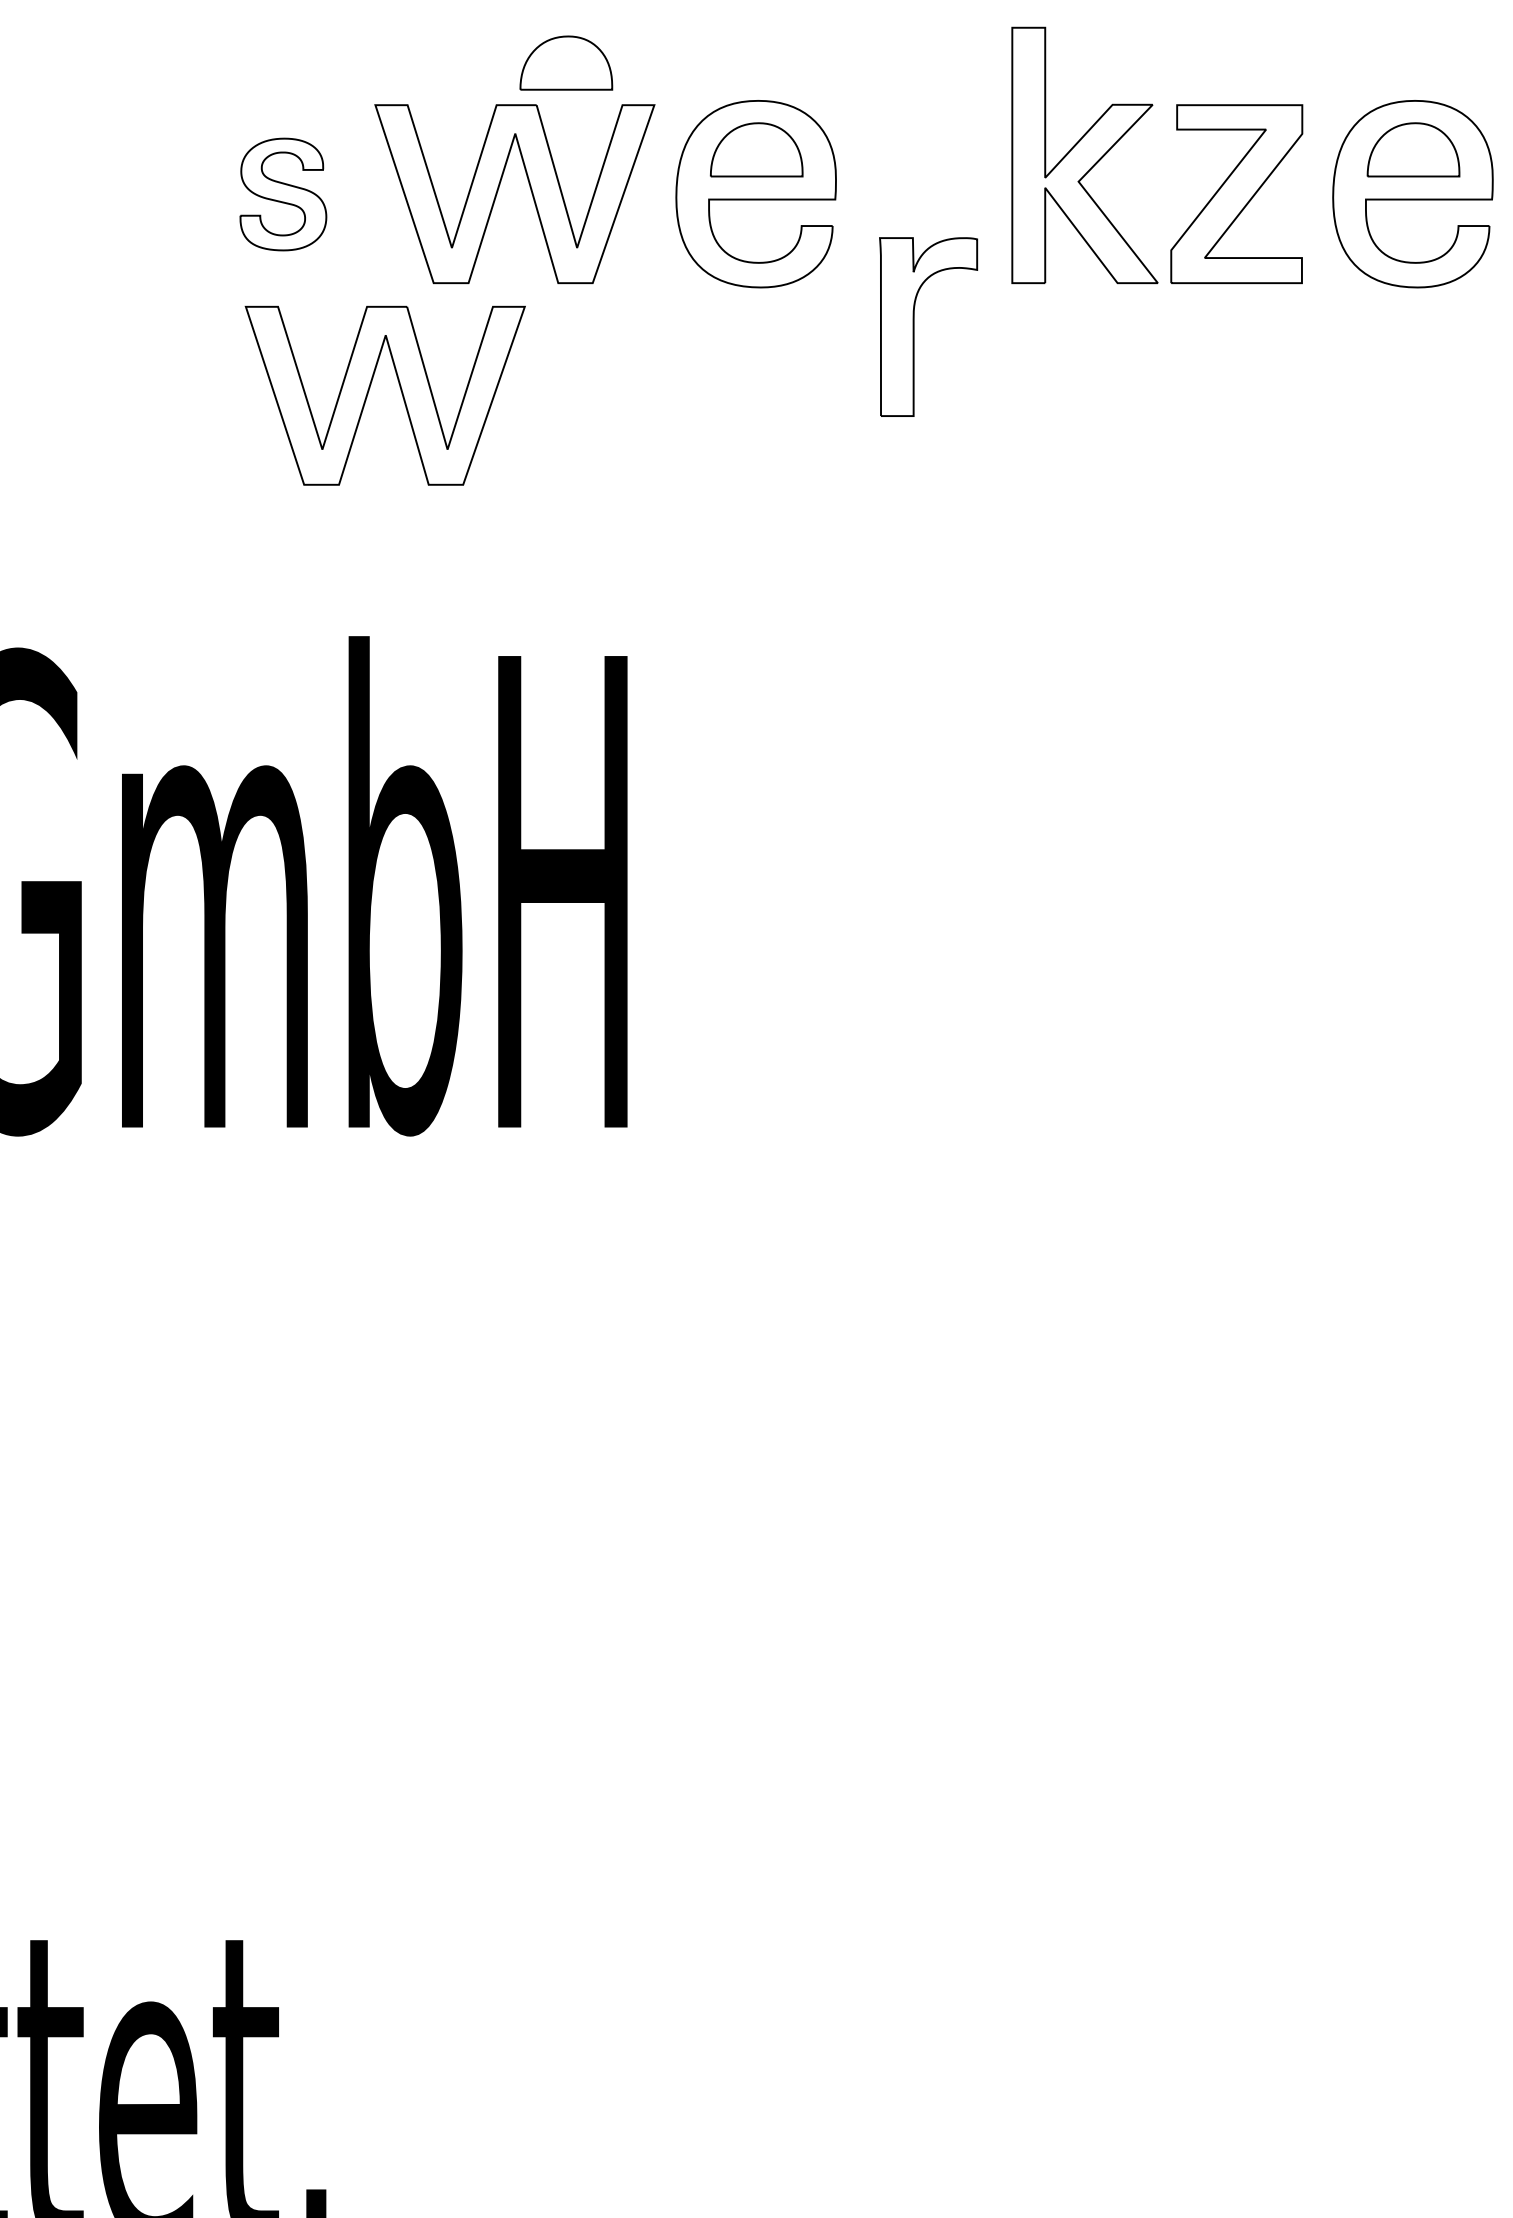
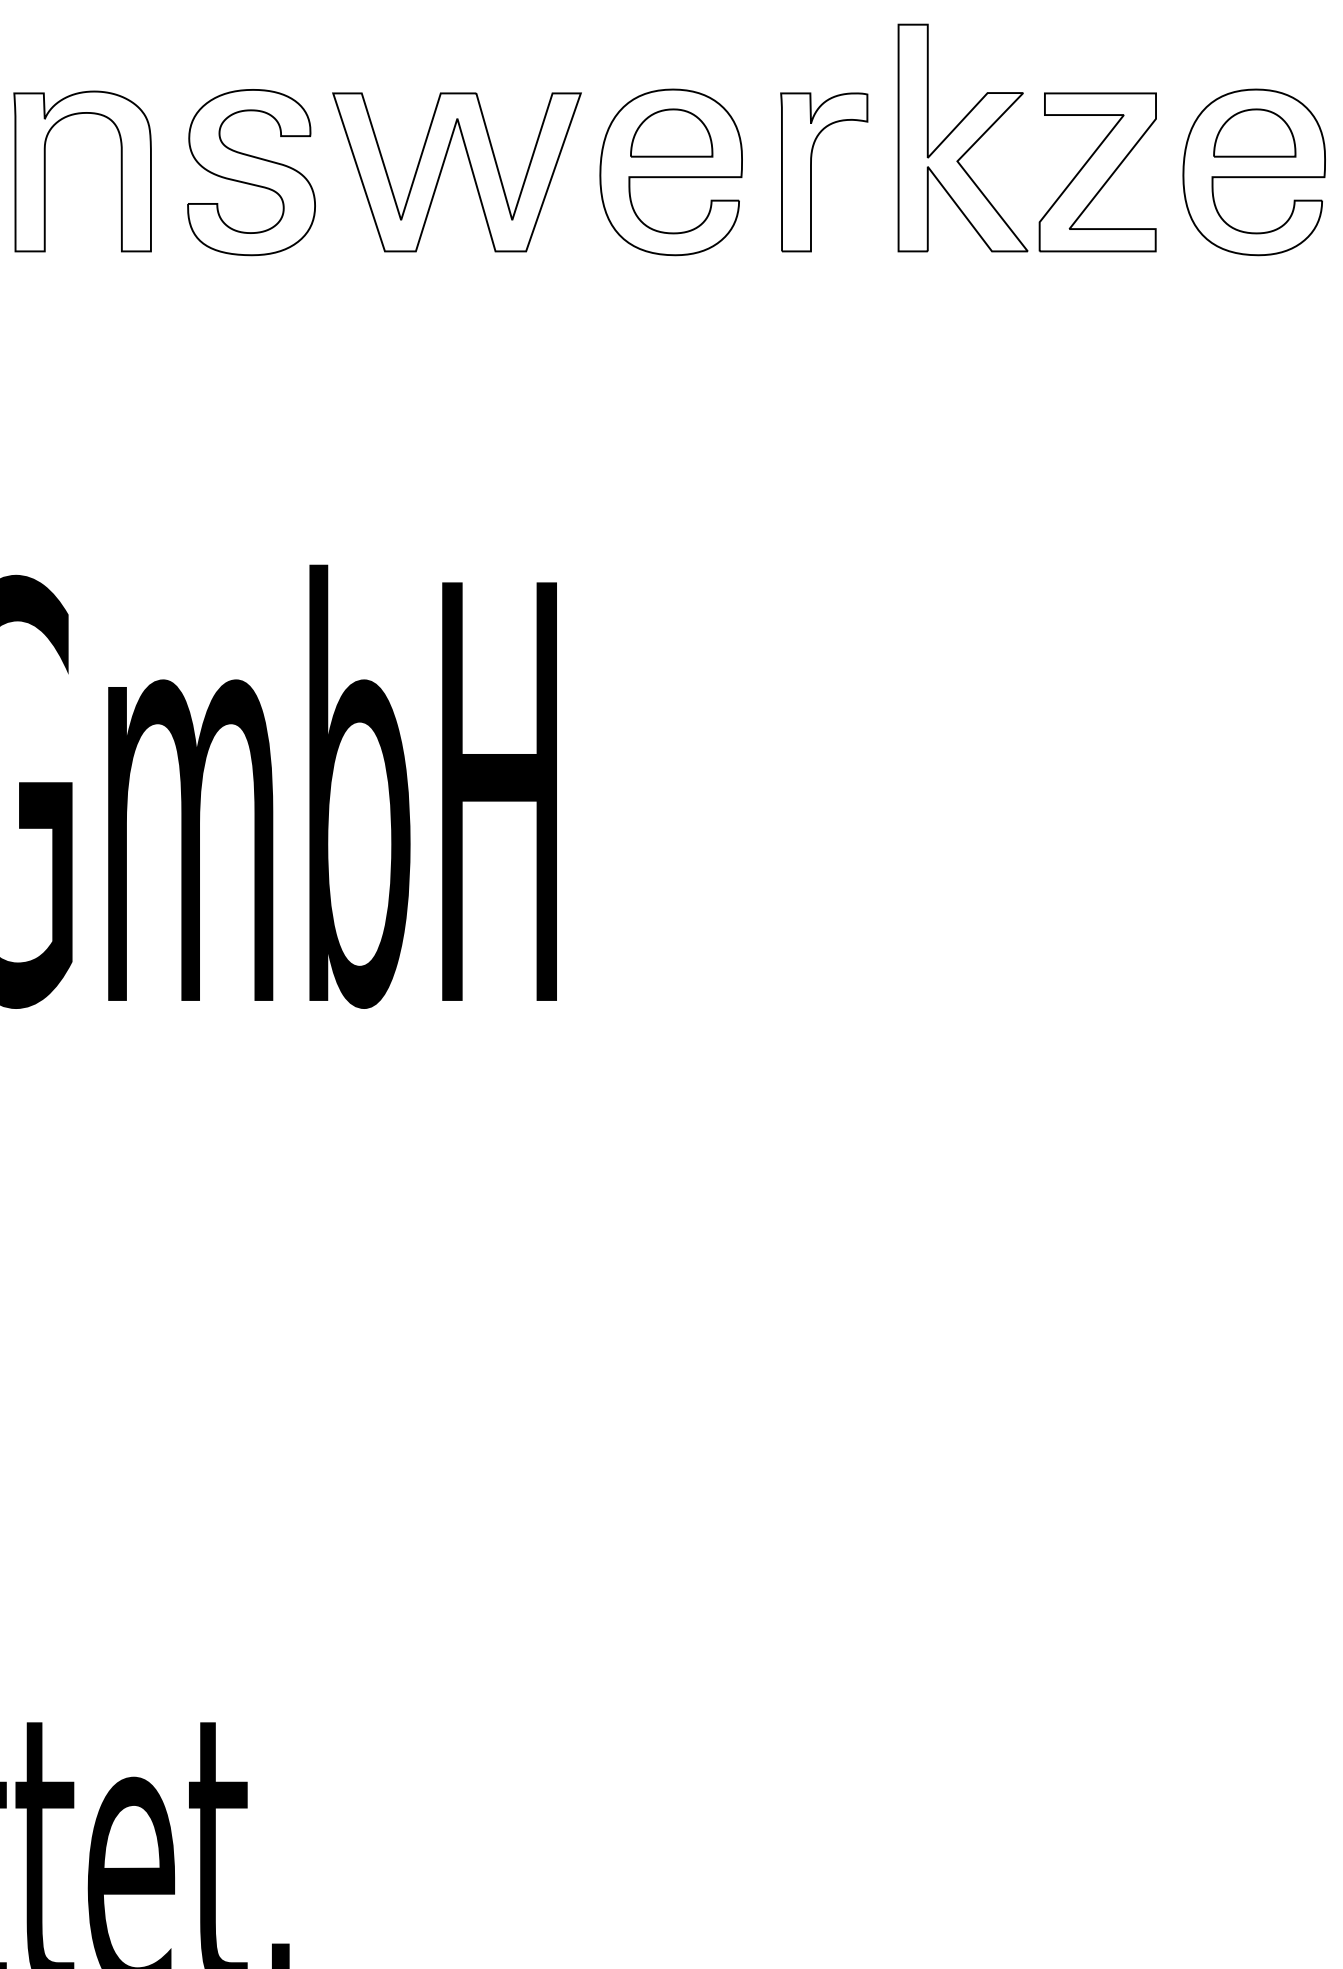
part: (566, 62) -> (502, 55), removed
part: (51, 193) -> (45, 171), added
part: (283, 194) -> (251, 172), size x1.67
part: (914, 327) -> (811, 172), moved
part: (370, 390) -> (328, 346), removed

